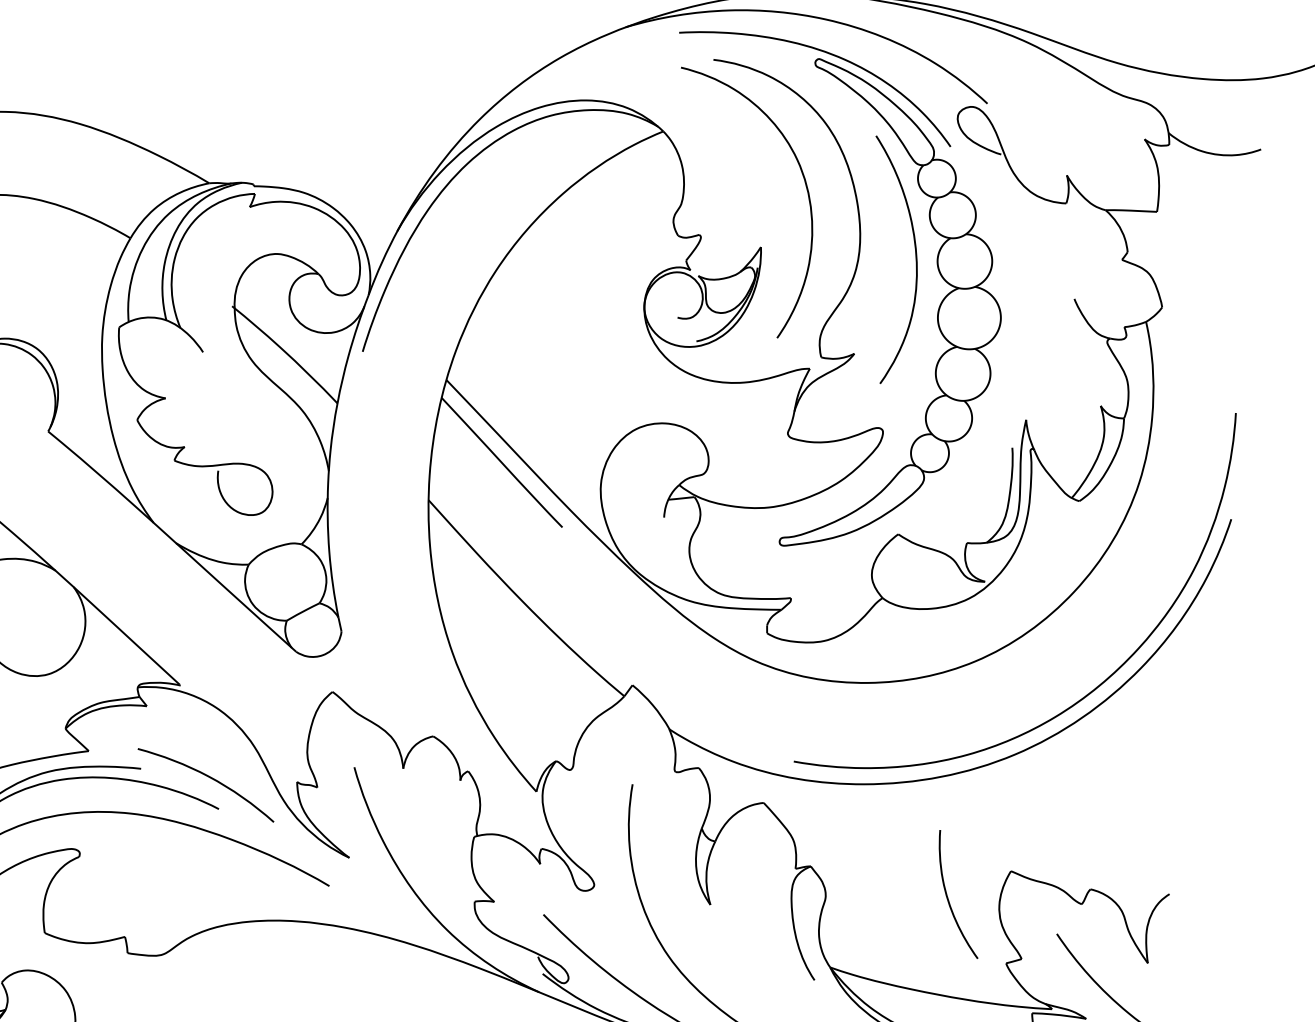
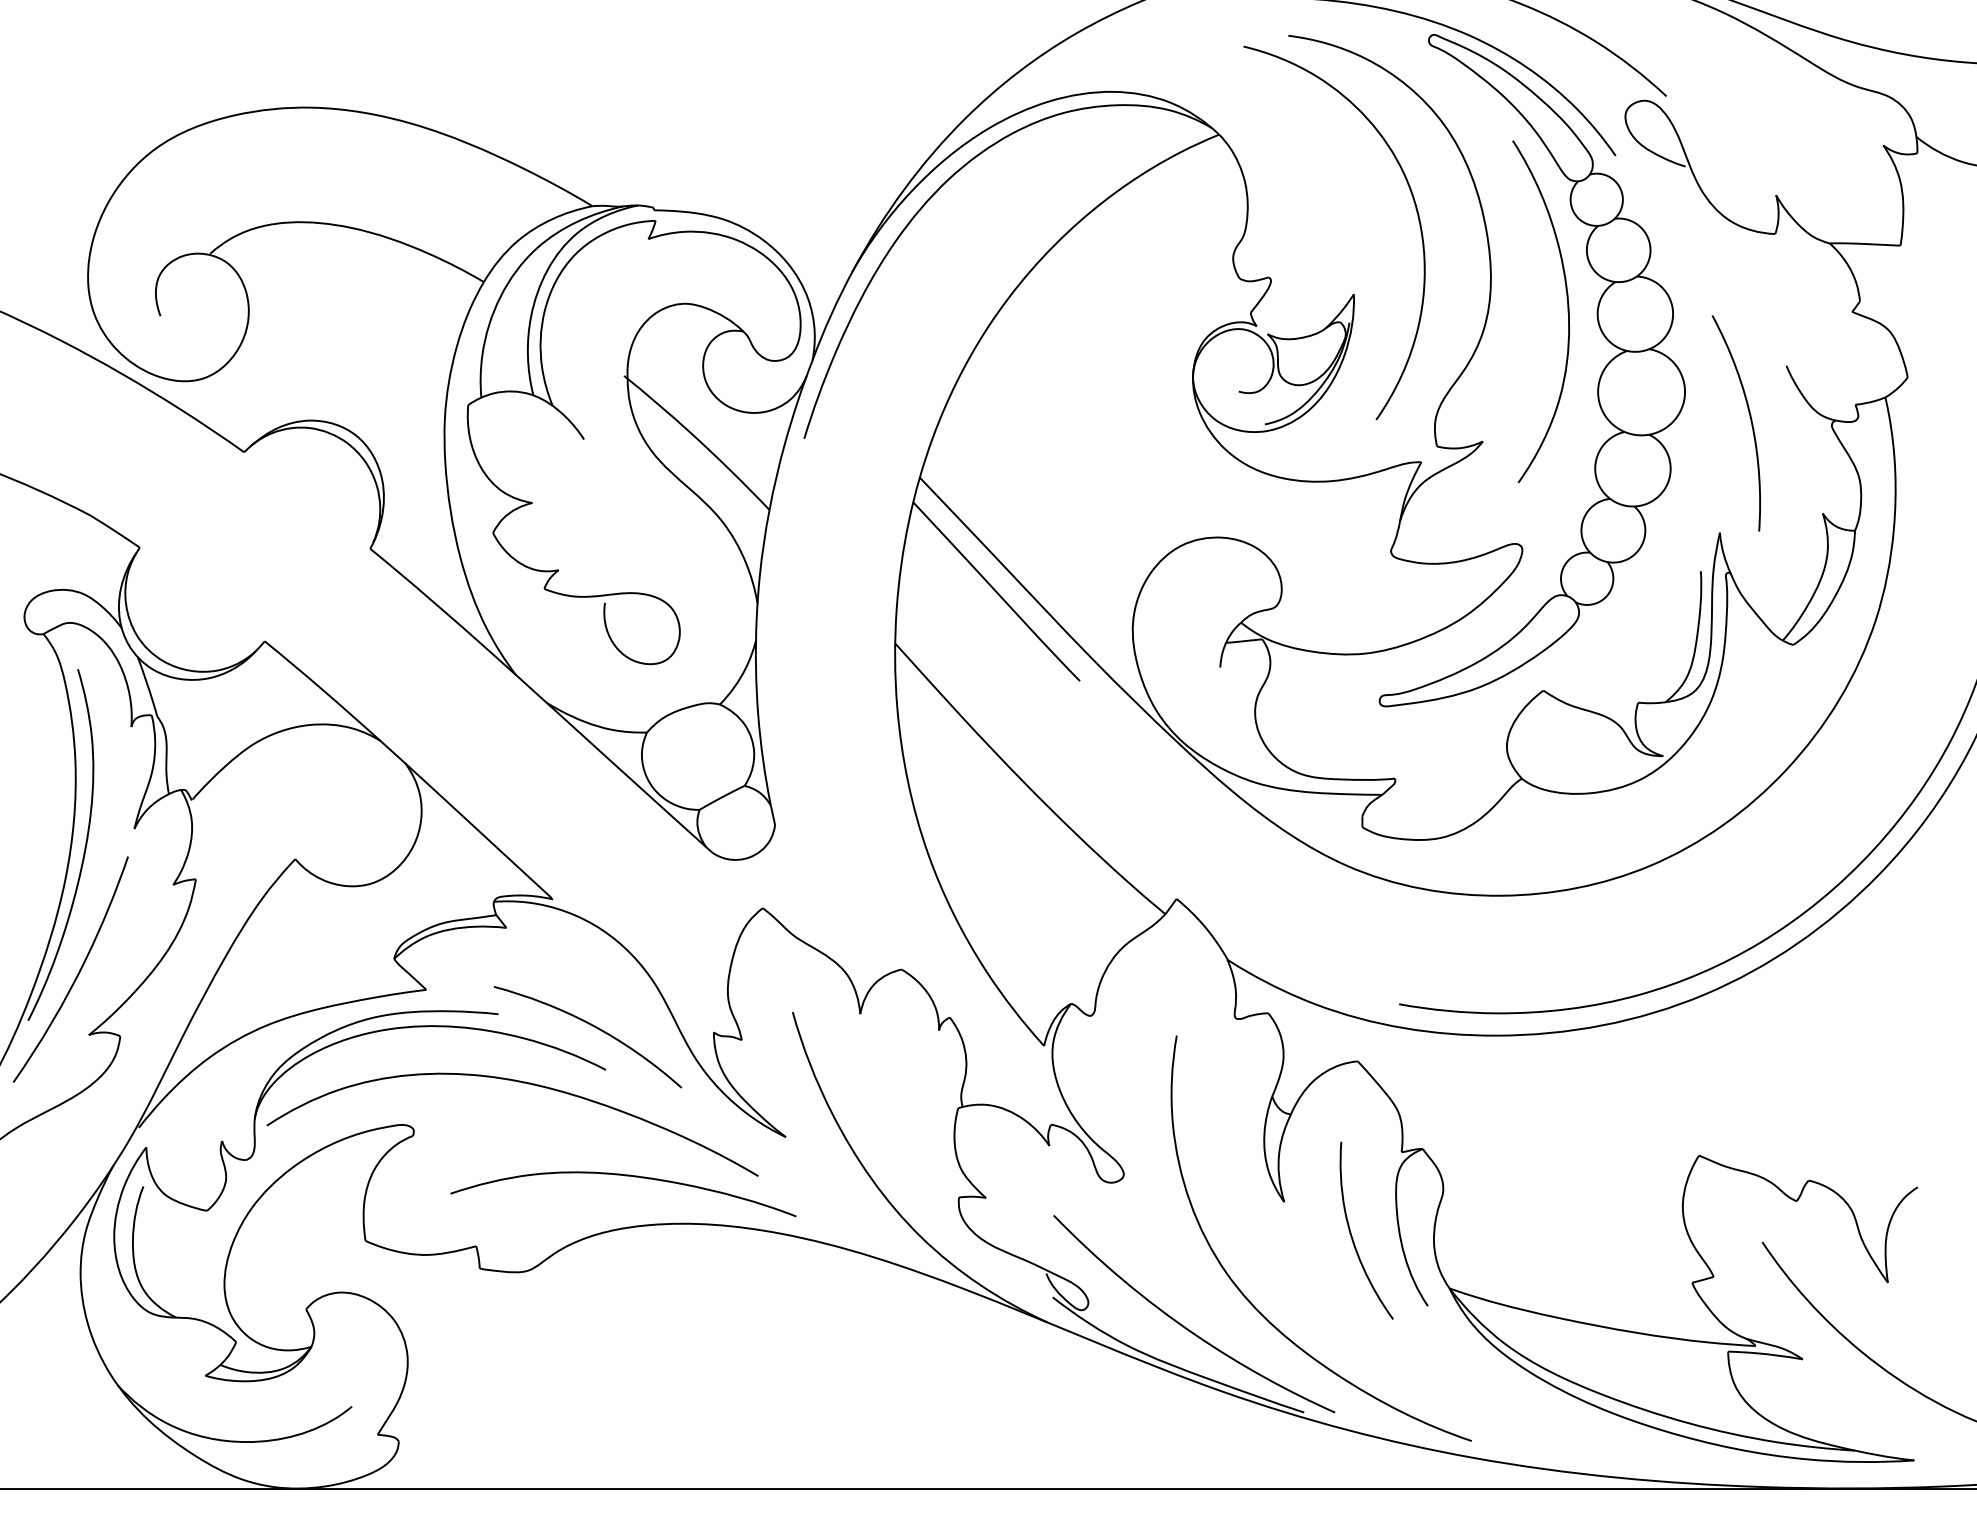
curve: (1048, 339) -> (1750, 421), added
curve: (233, 886) -> (625, 1176), added
curve: (948, 897) -> (1352, 1235), moved

